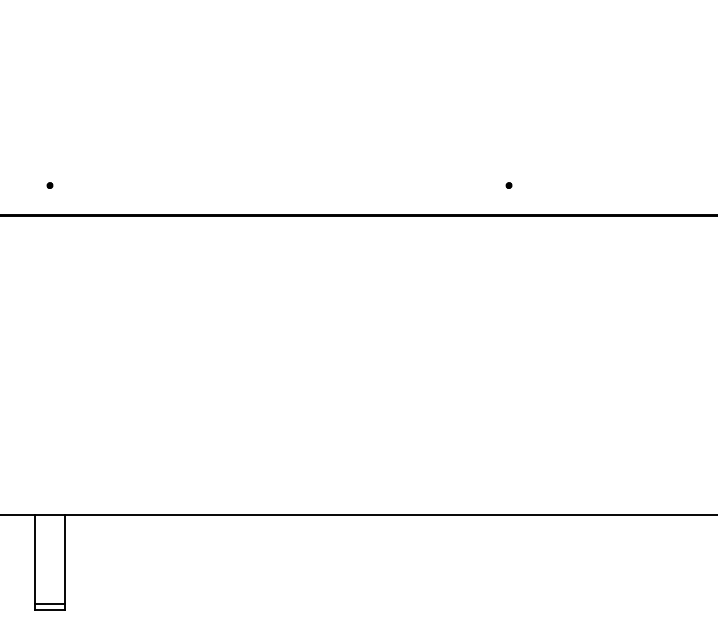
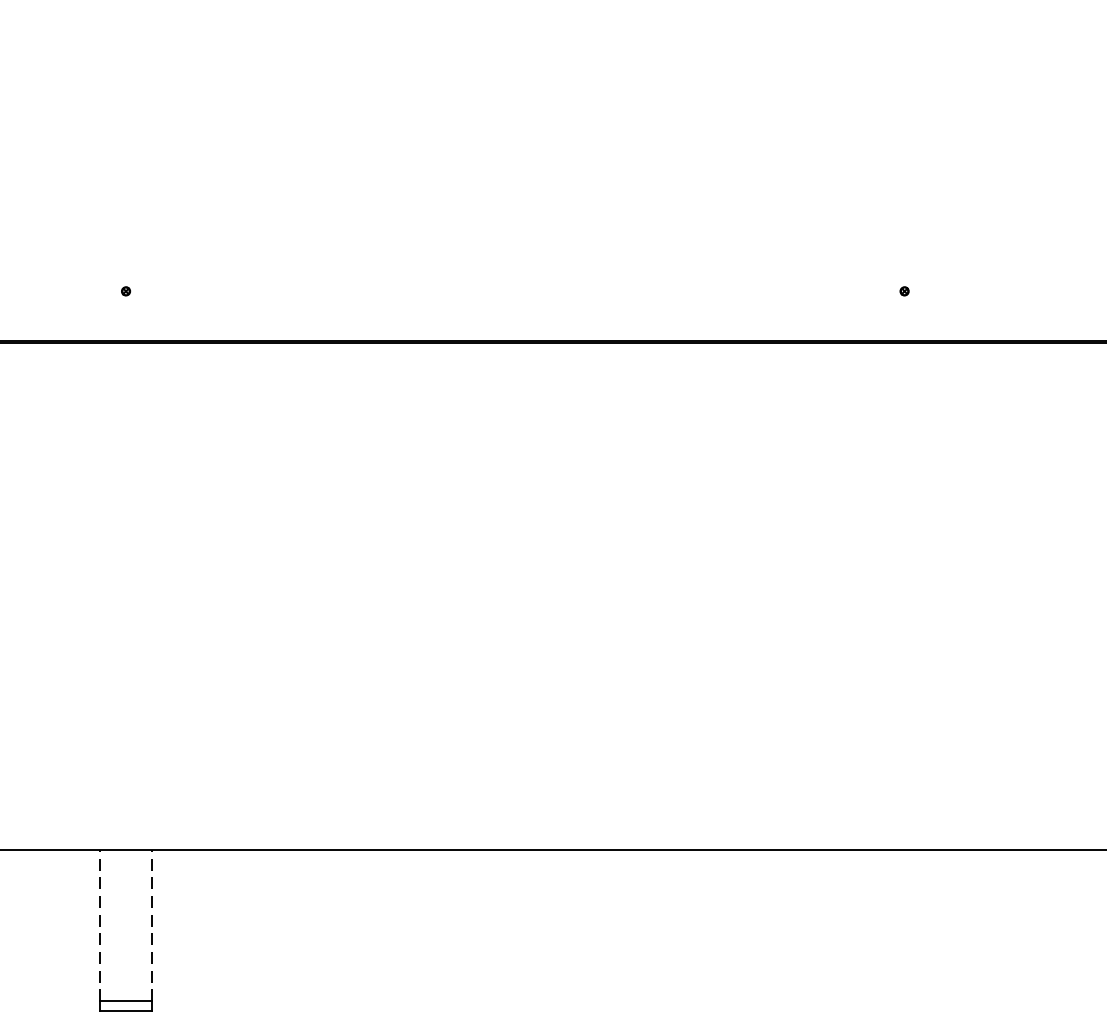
line: (34, 559) -> (99, 925), solid -> dashed
line: (65, 559) -> (152, 925), solid -> dashed

